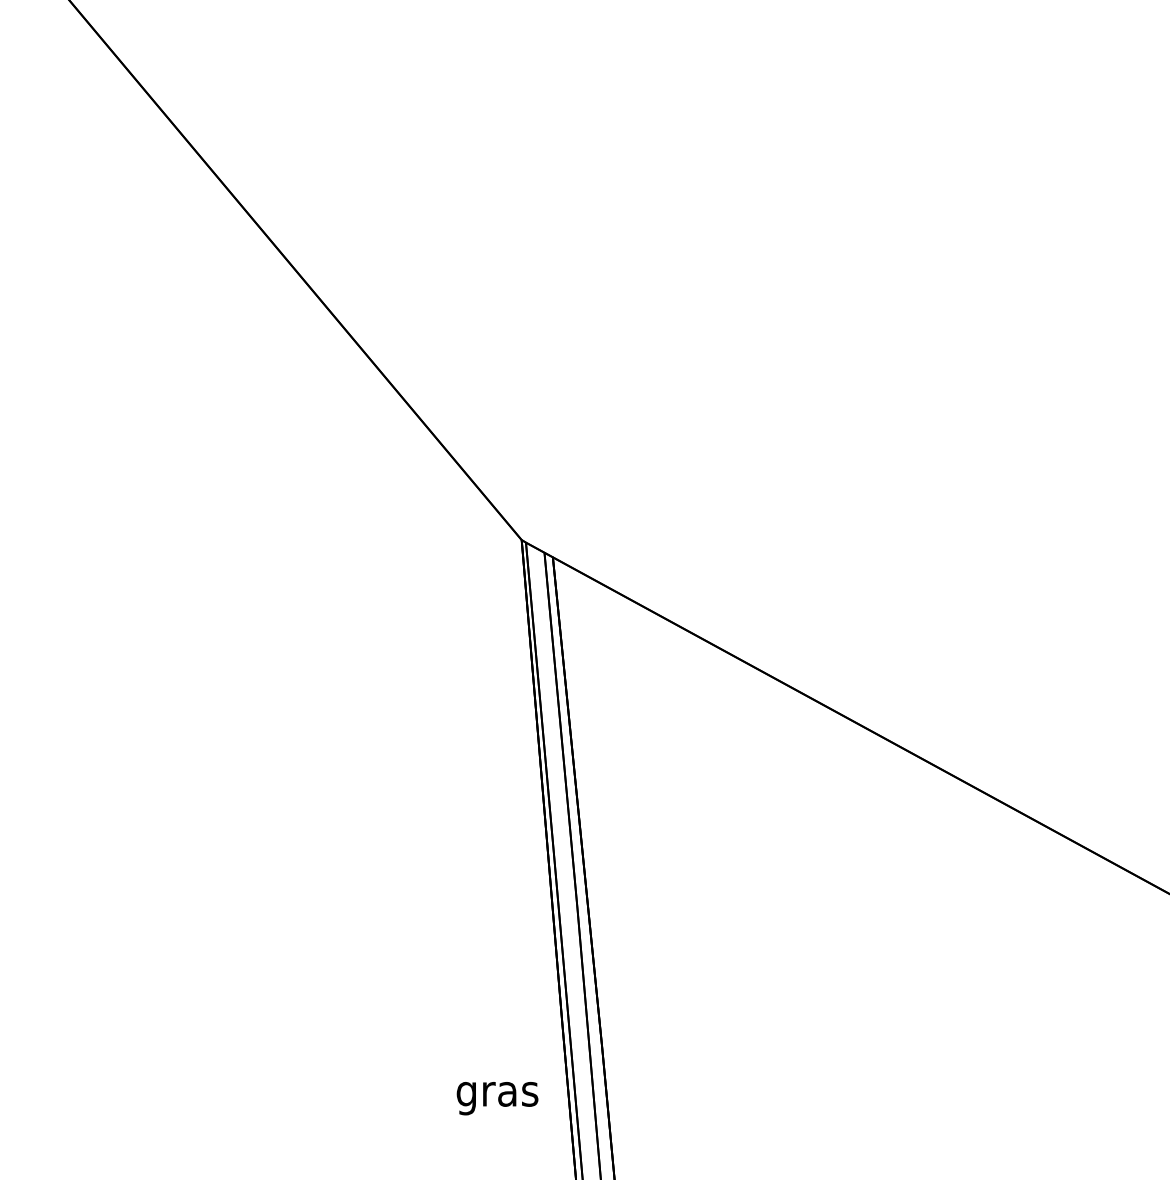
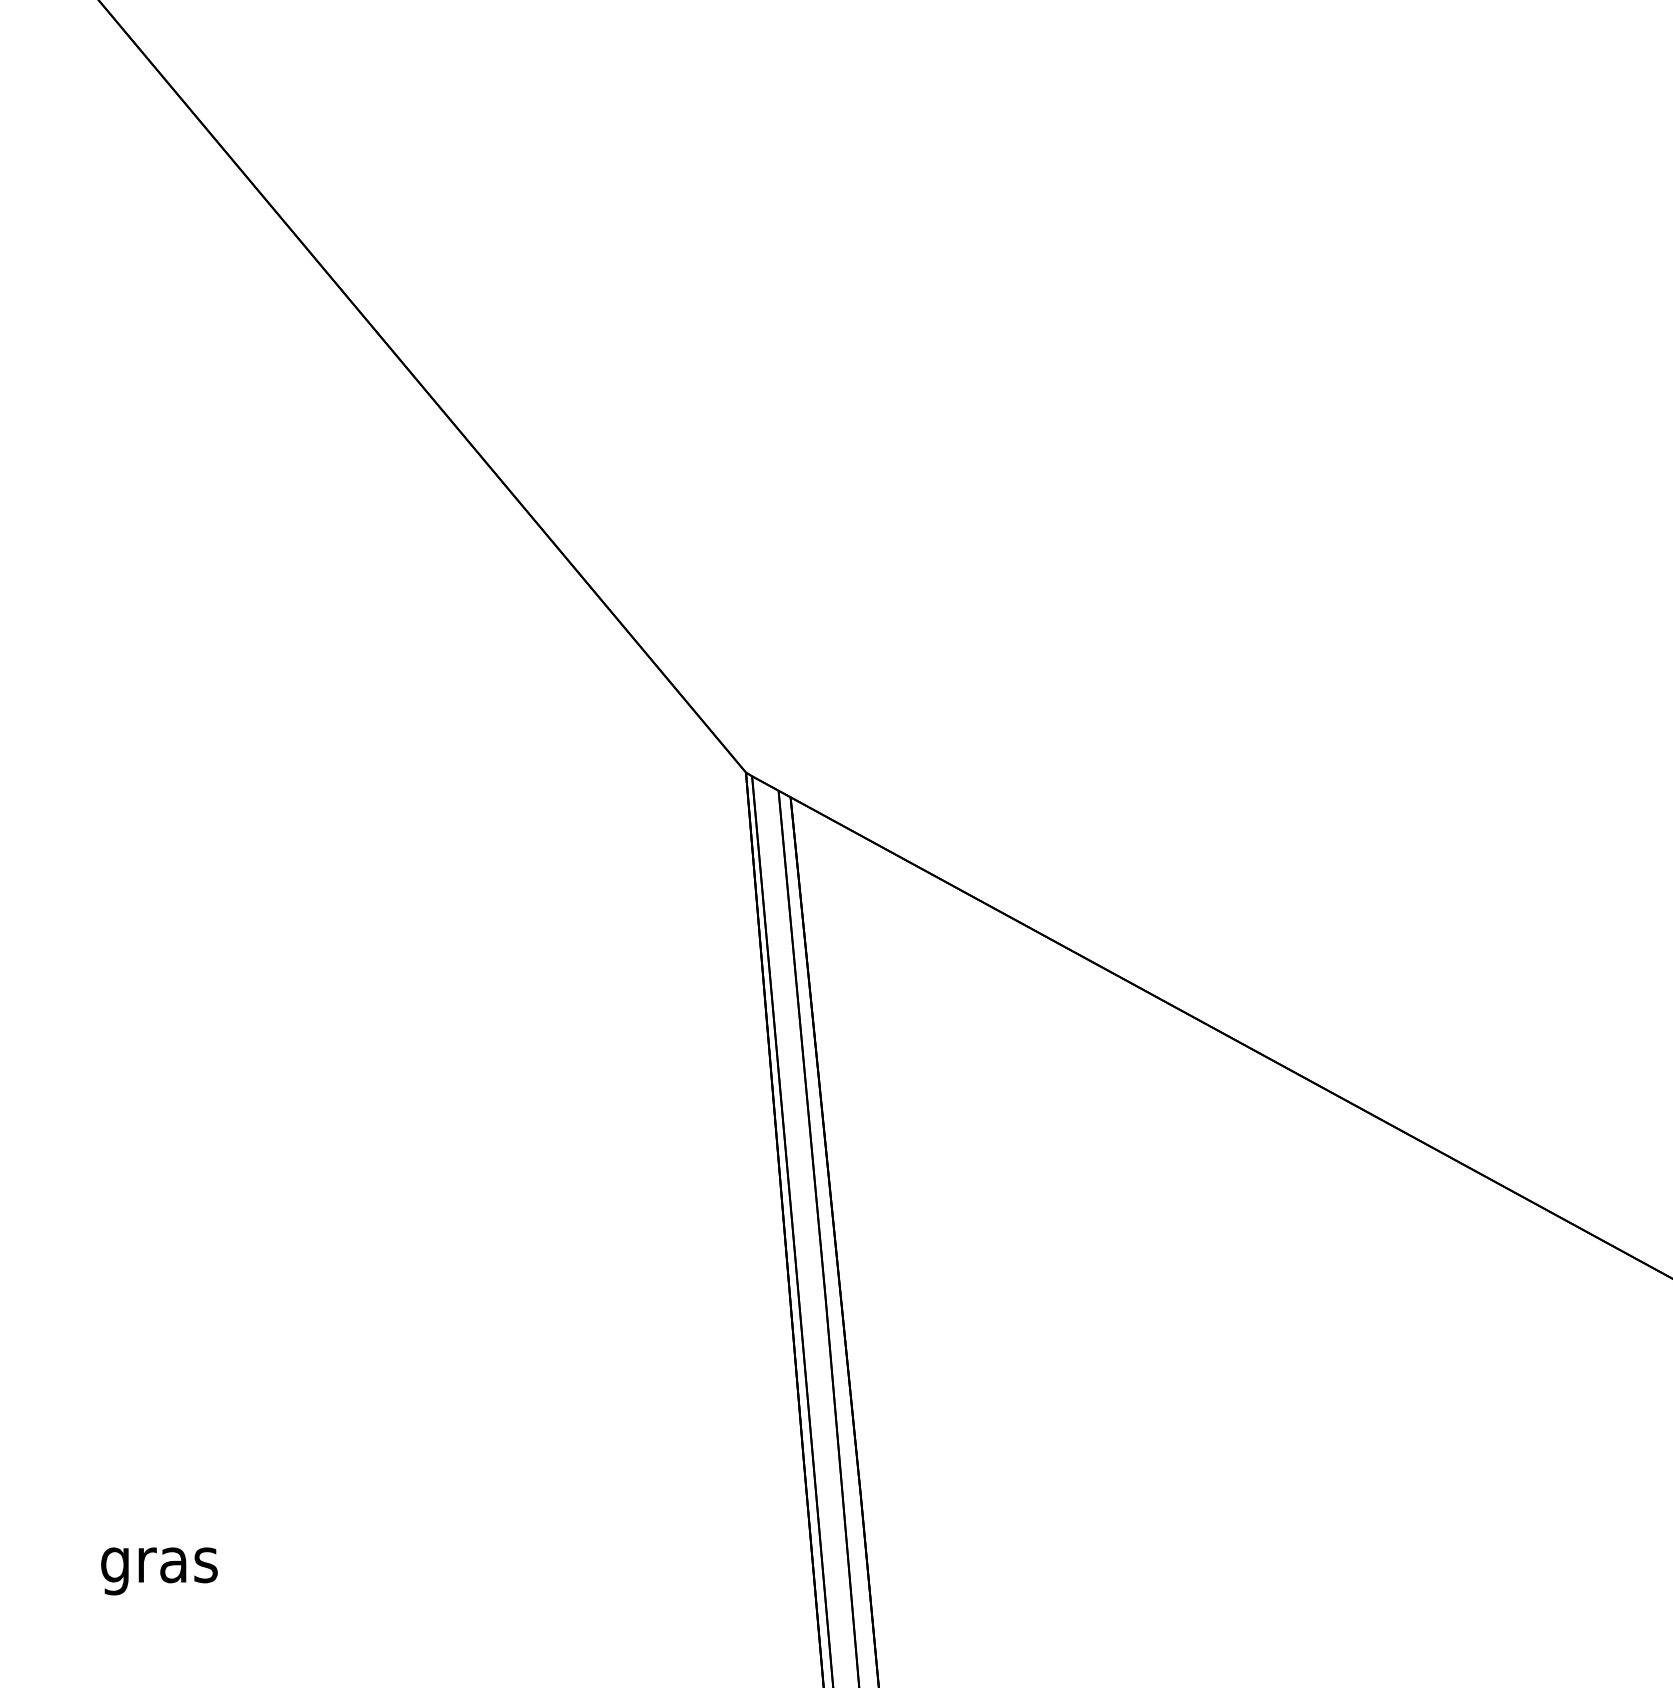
text: (497, 1098) -> (159, 1571), moved

